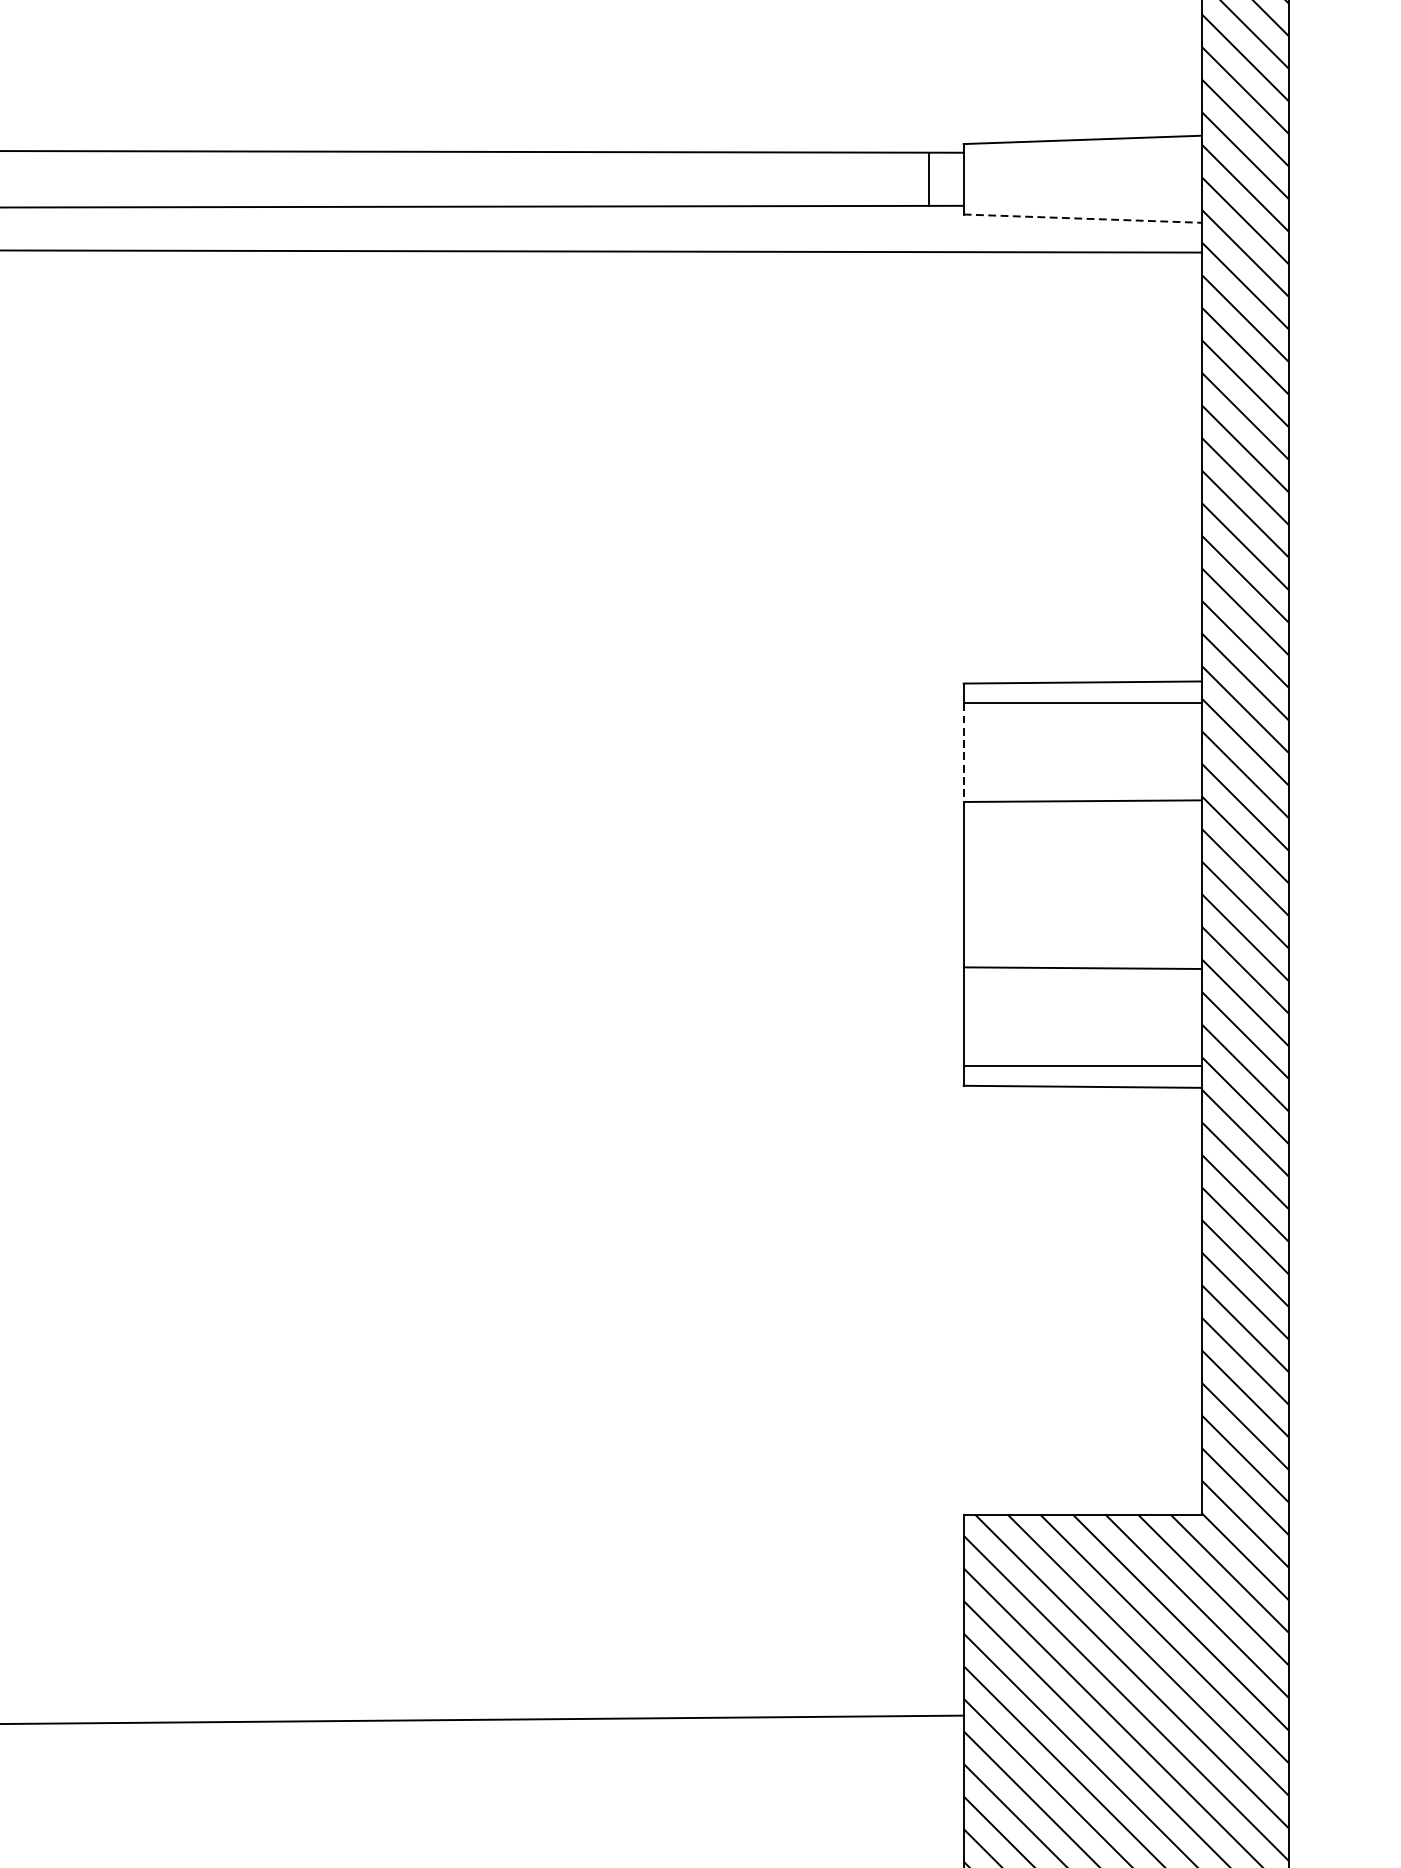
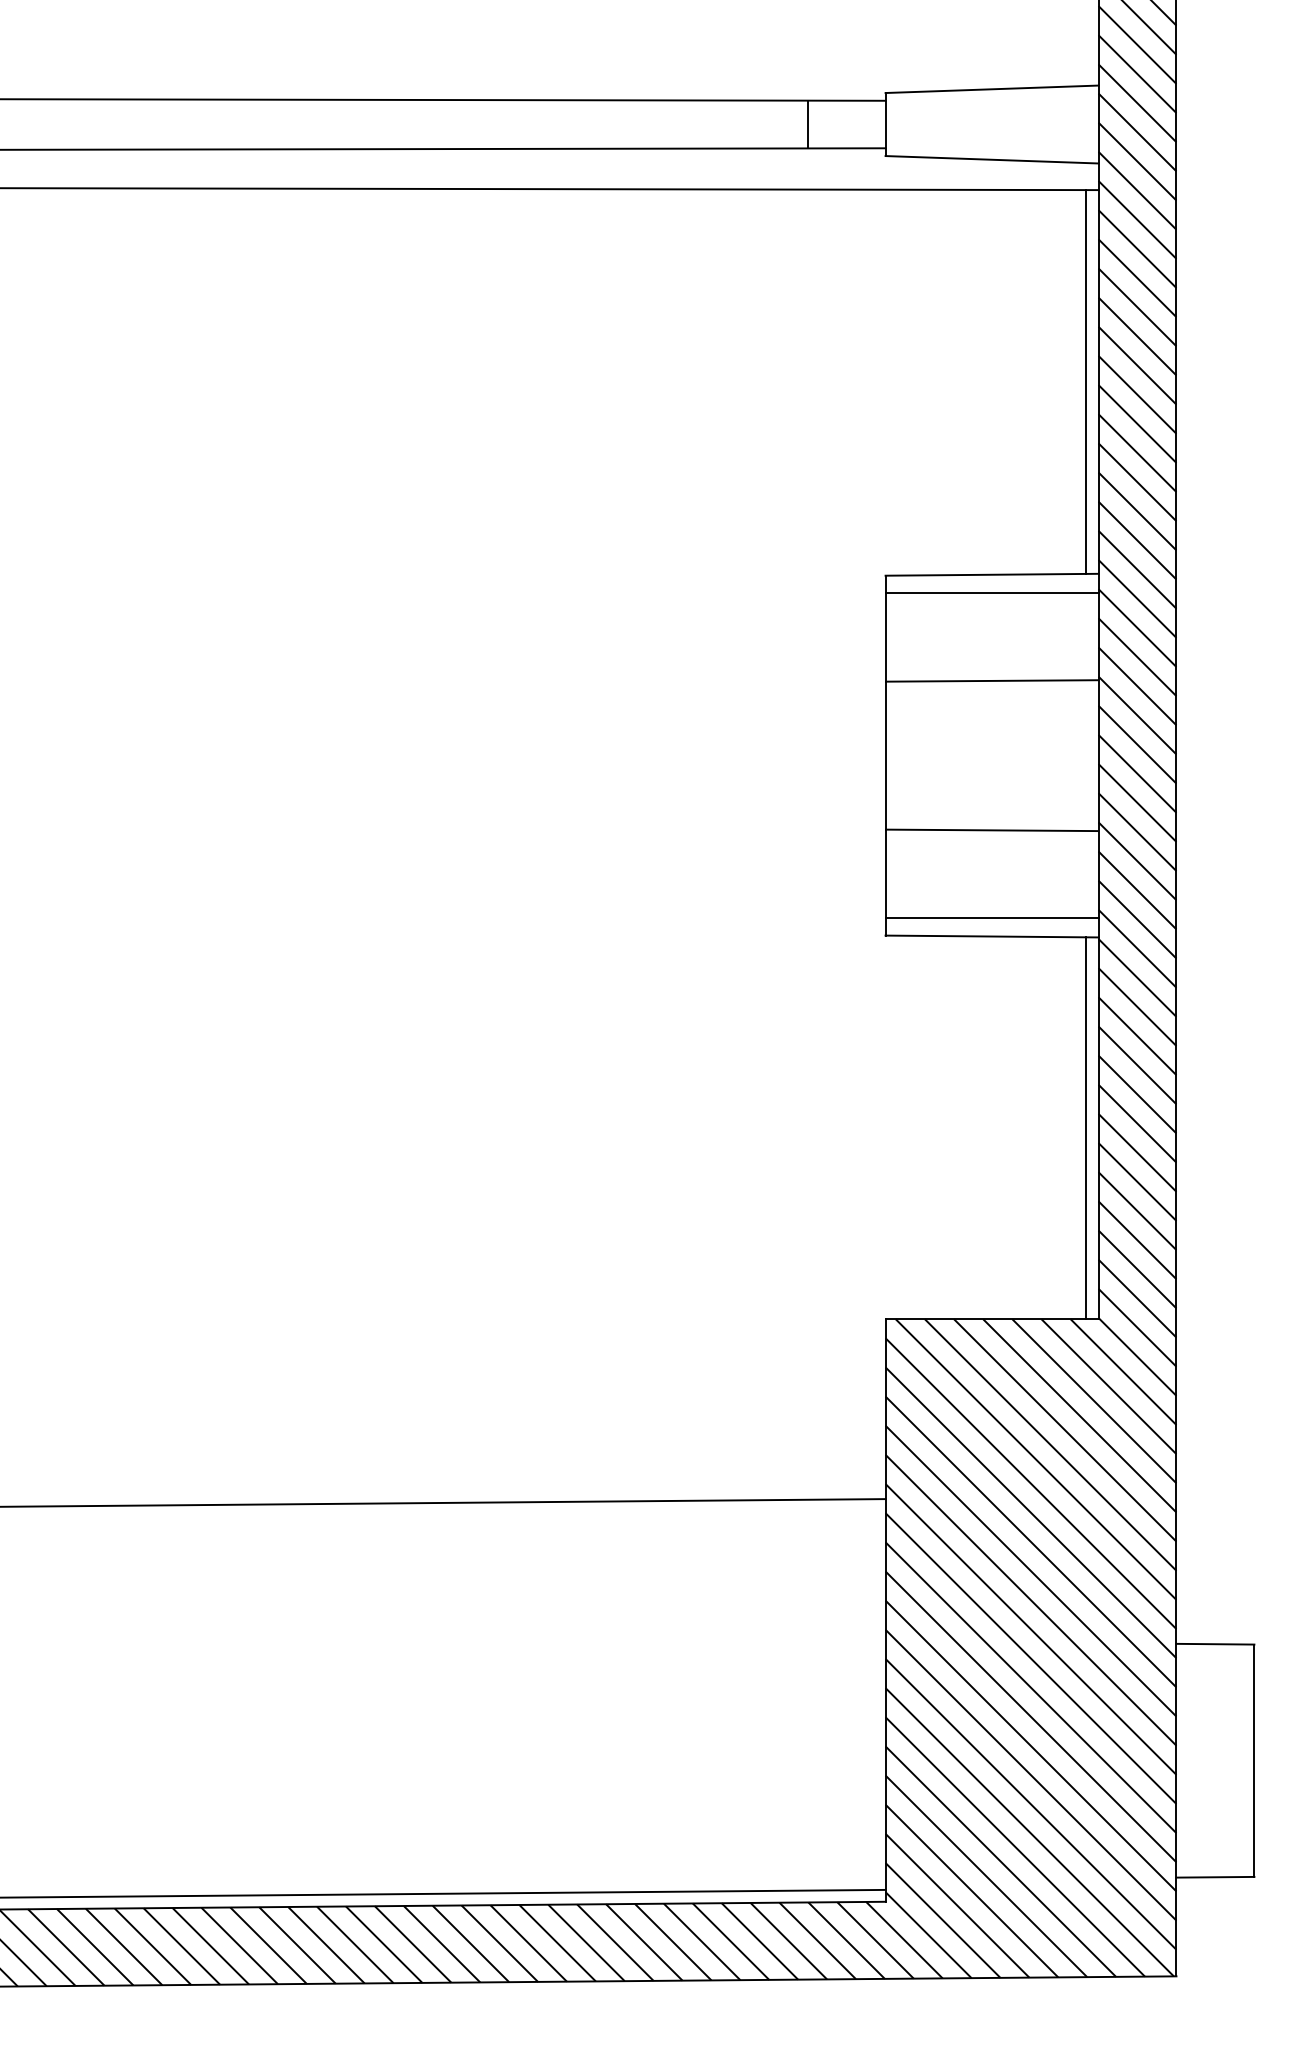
line: (928, 179) -> (807, 124), moved
line: (1083, 218) -> (992, 159), dashed -> solid
line: (1187, 466) -> (1085, 381), added
line: (963, 752) -> (885, 637), dashed -> solid
line: (1187, 1301) -> (1085, 1128), added

